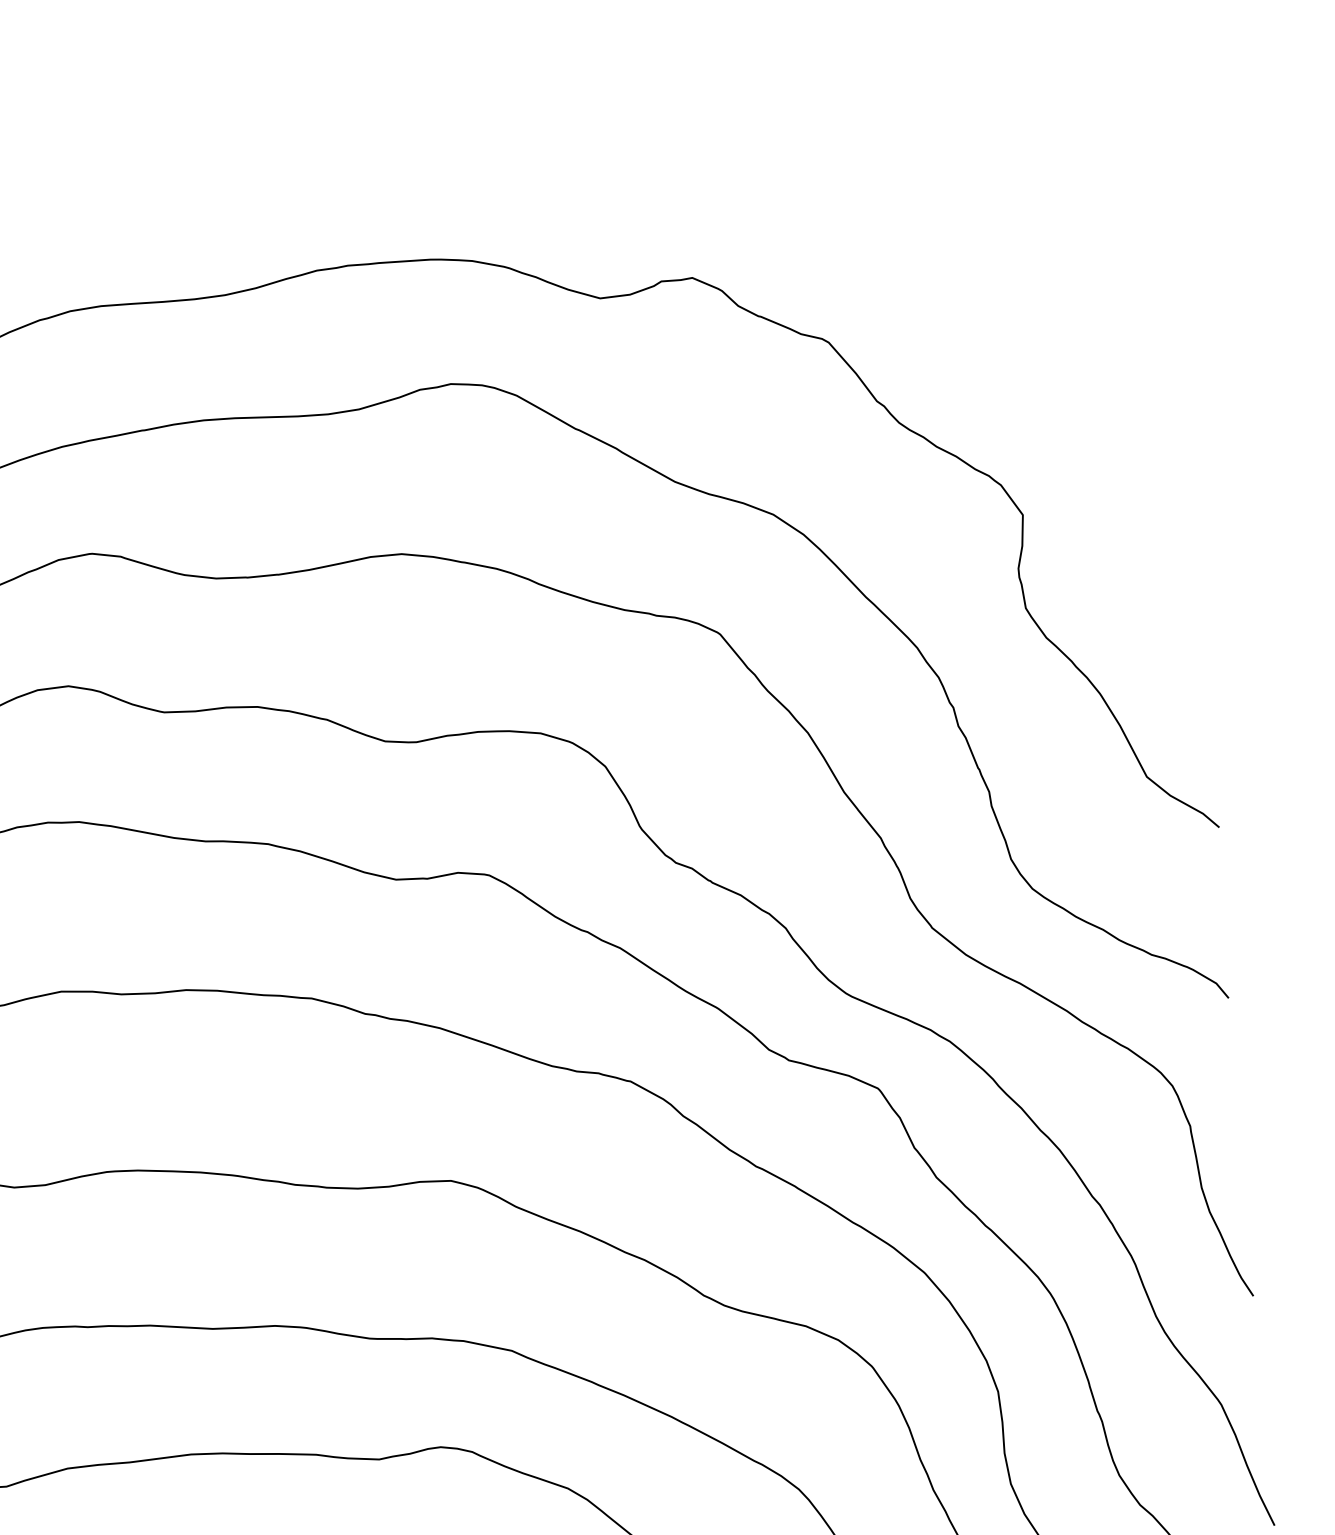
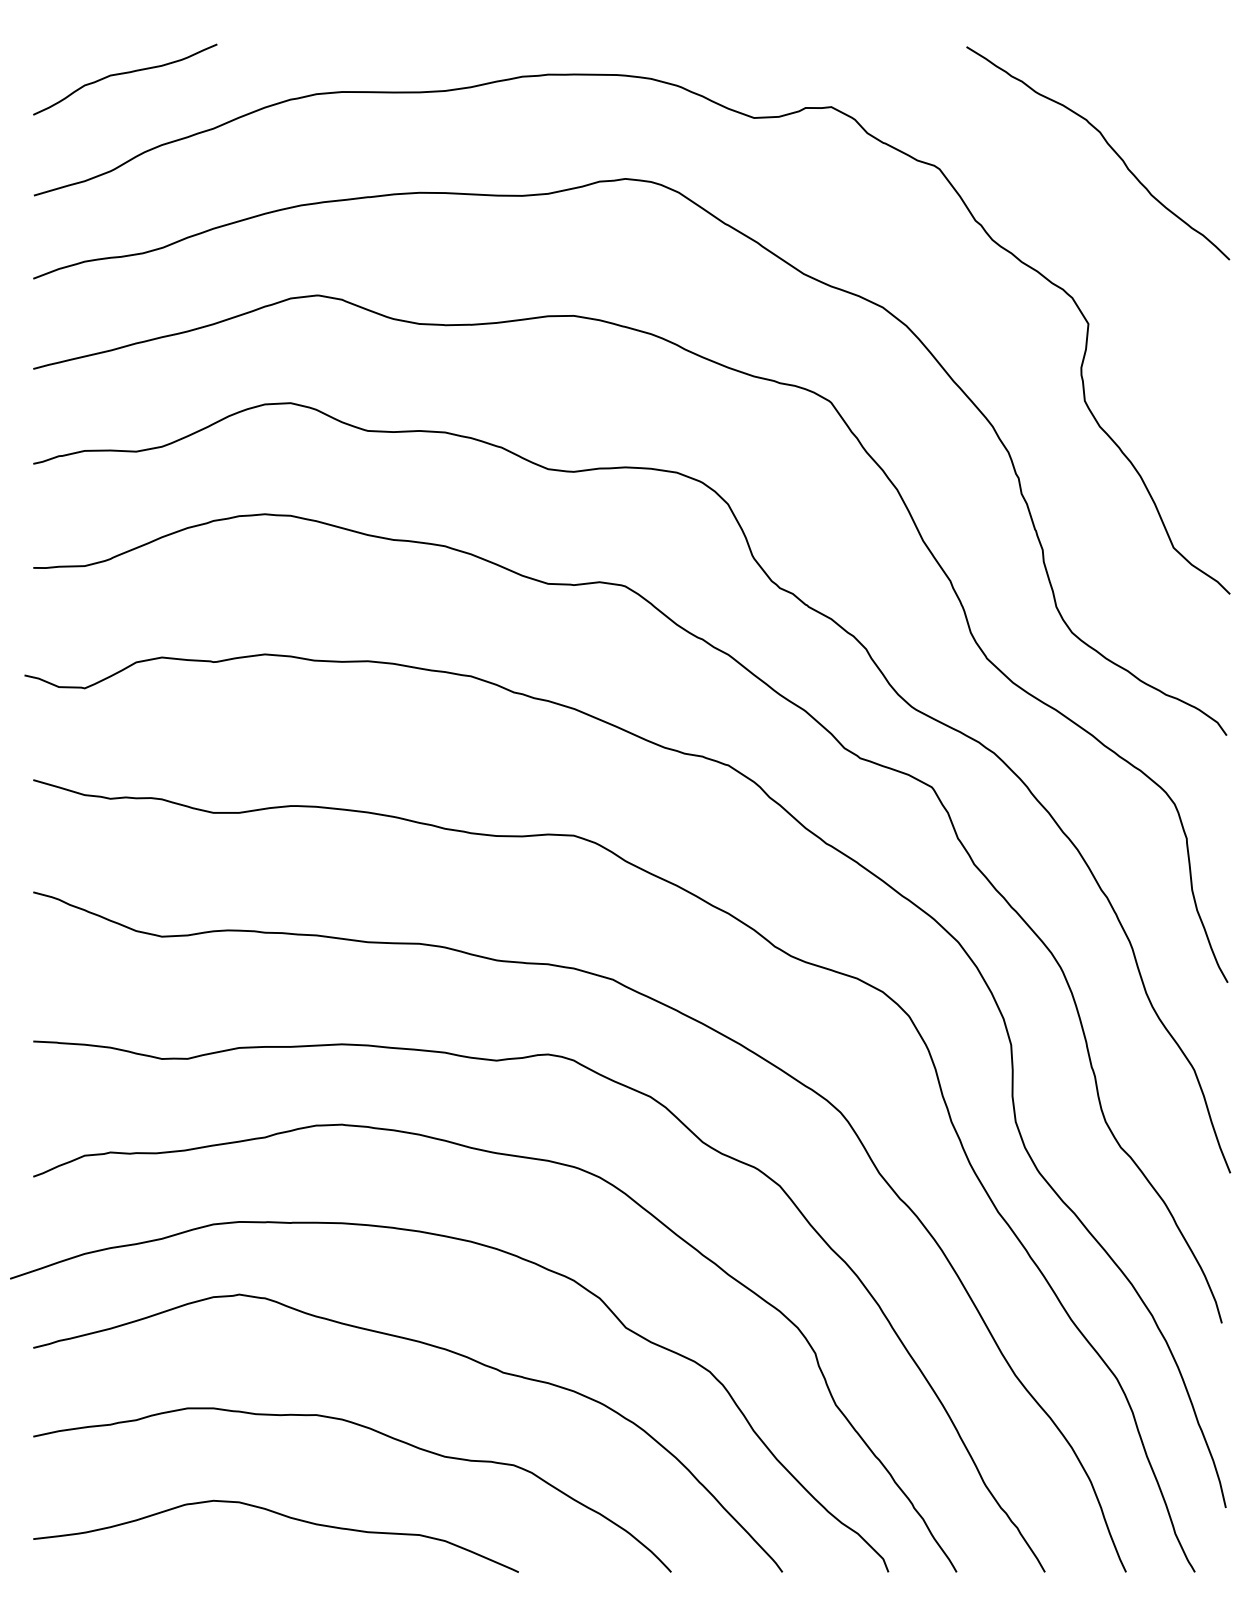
curve: (1028, 296) -> (1107, 144), added

